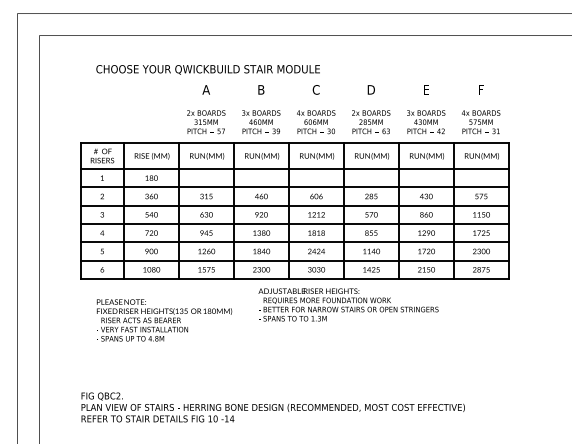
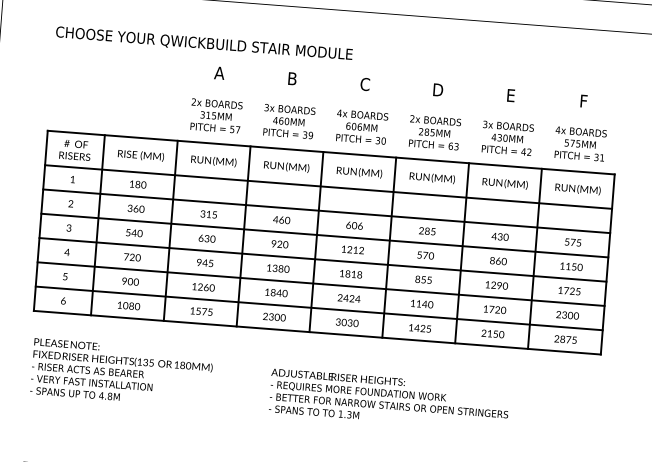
text: (207, 69) -> (203, 43), moved
text: (348, 304) -> (389, 398), moved
text: (164, 320) -> (122, 373), moved

